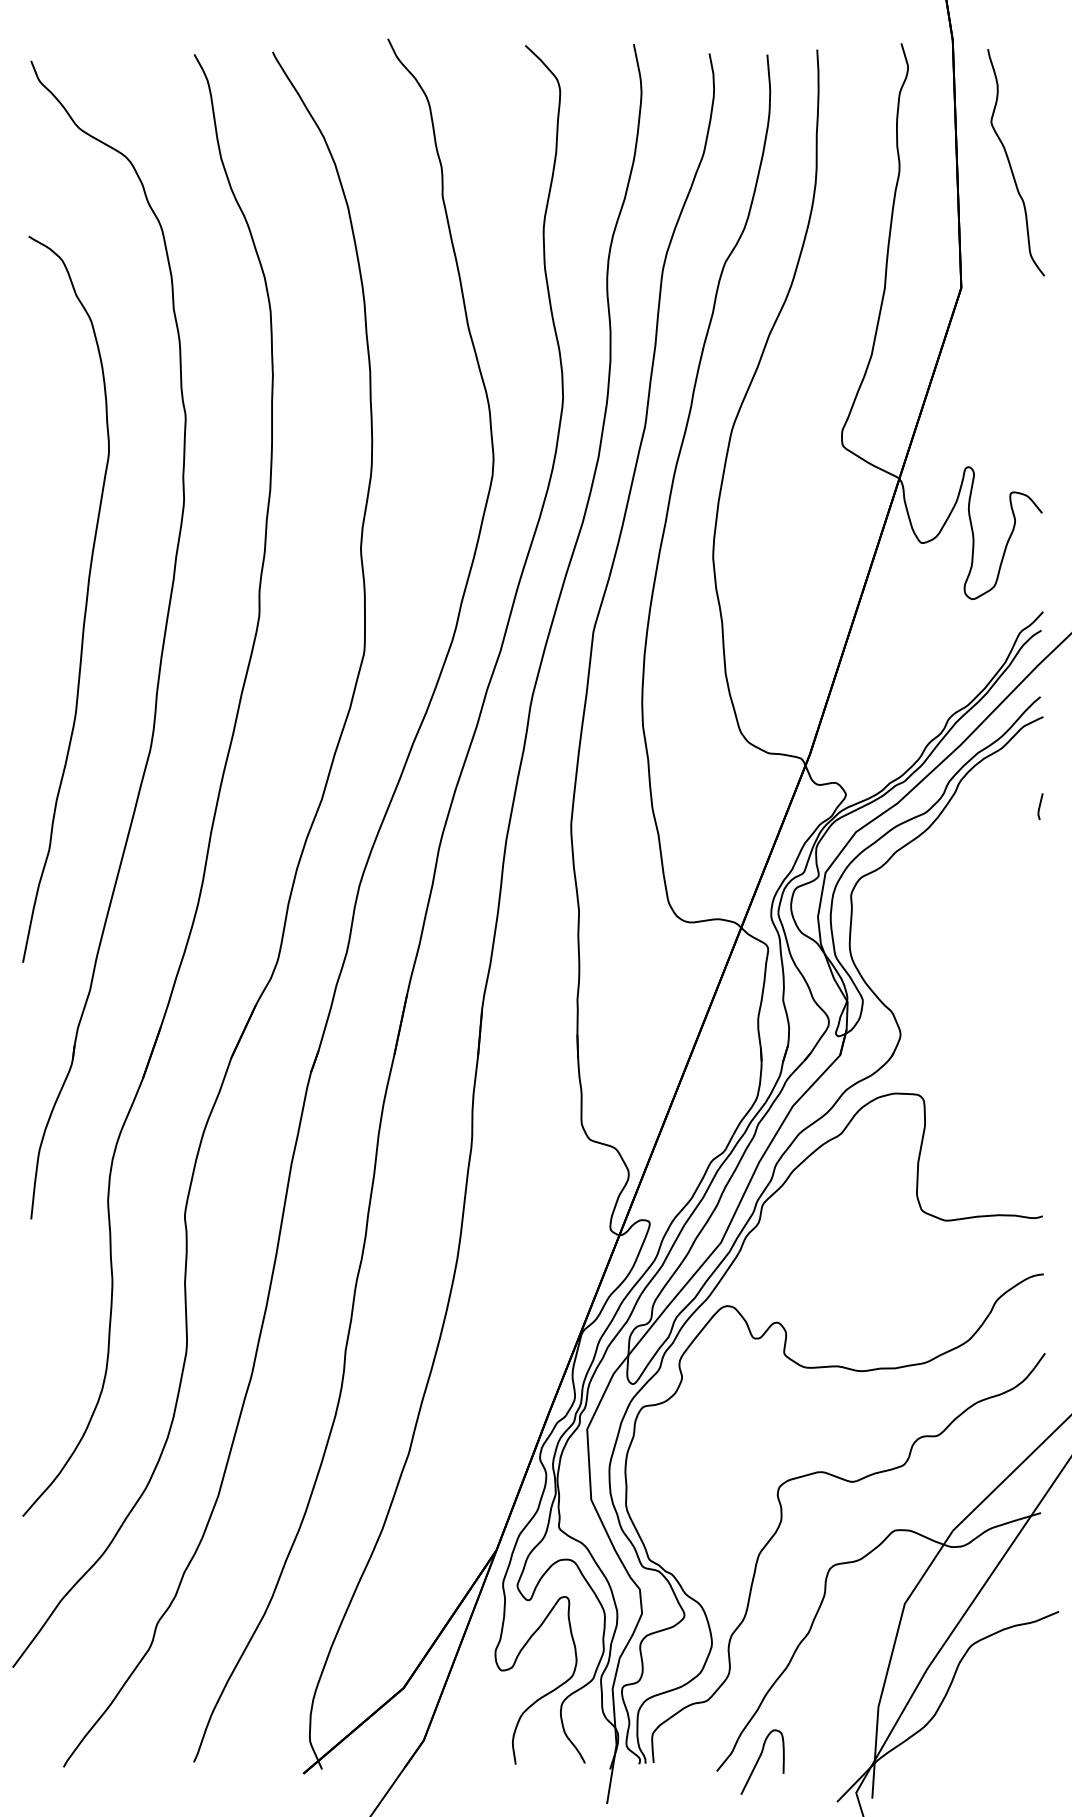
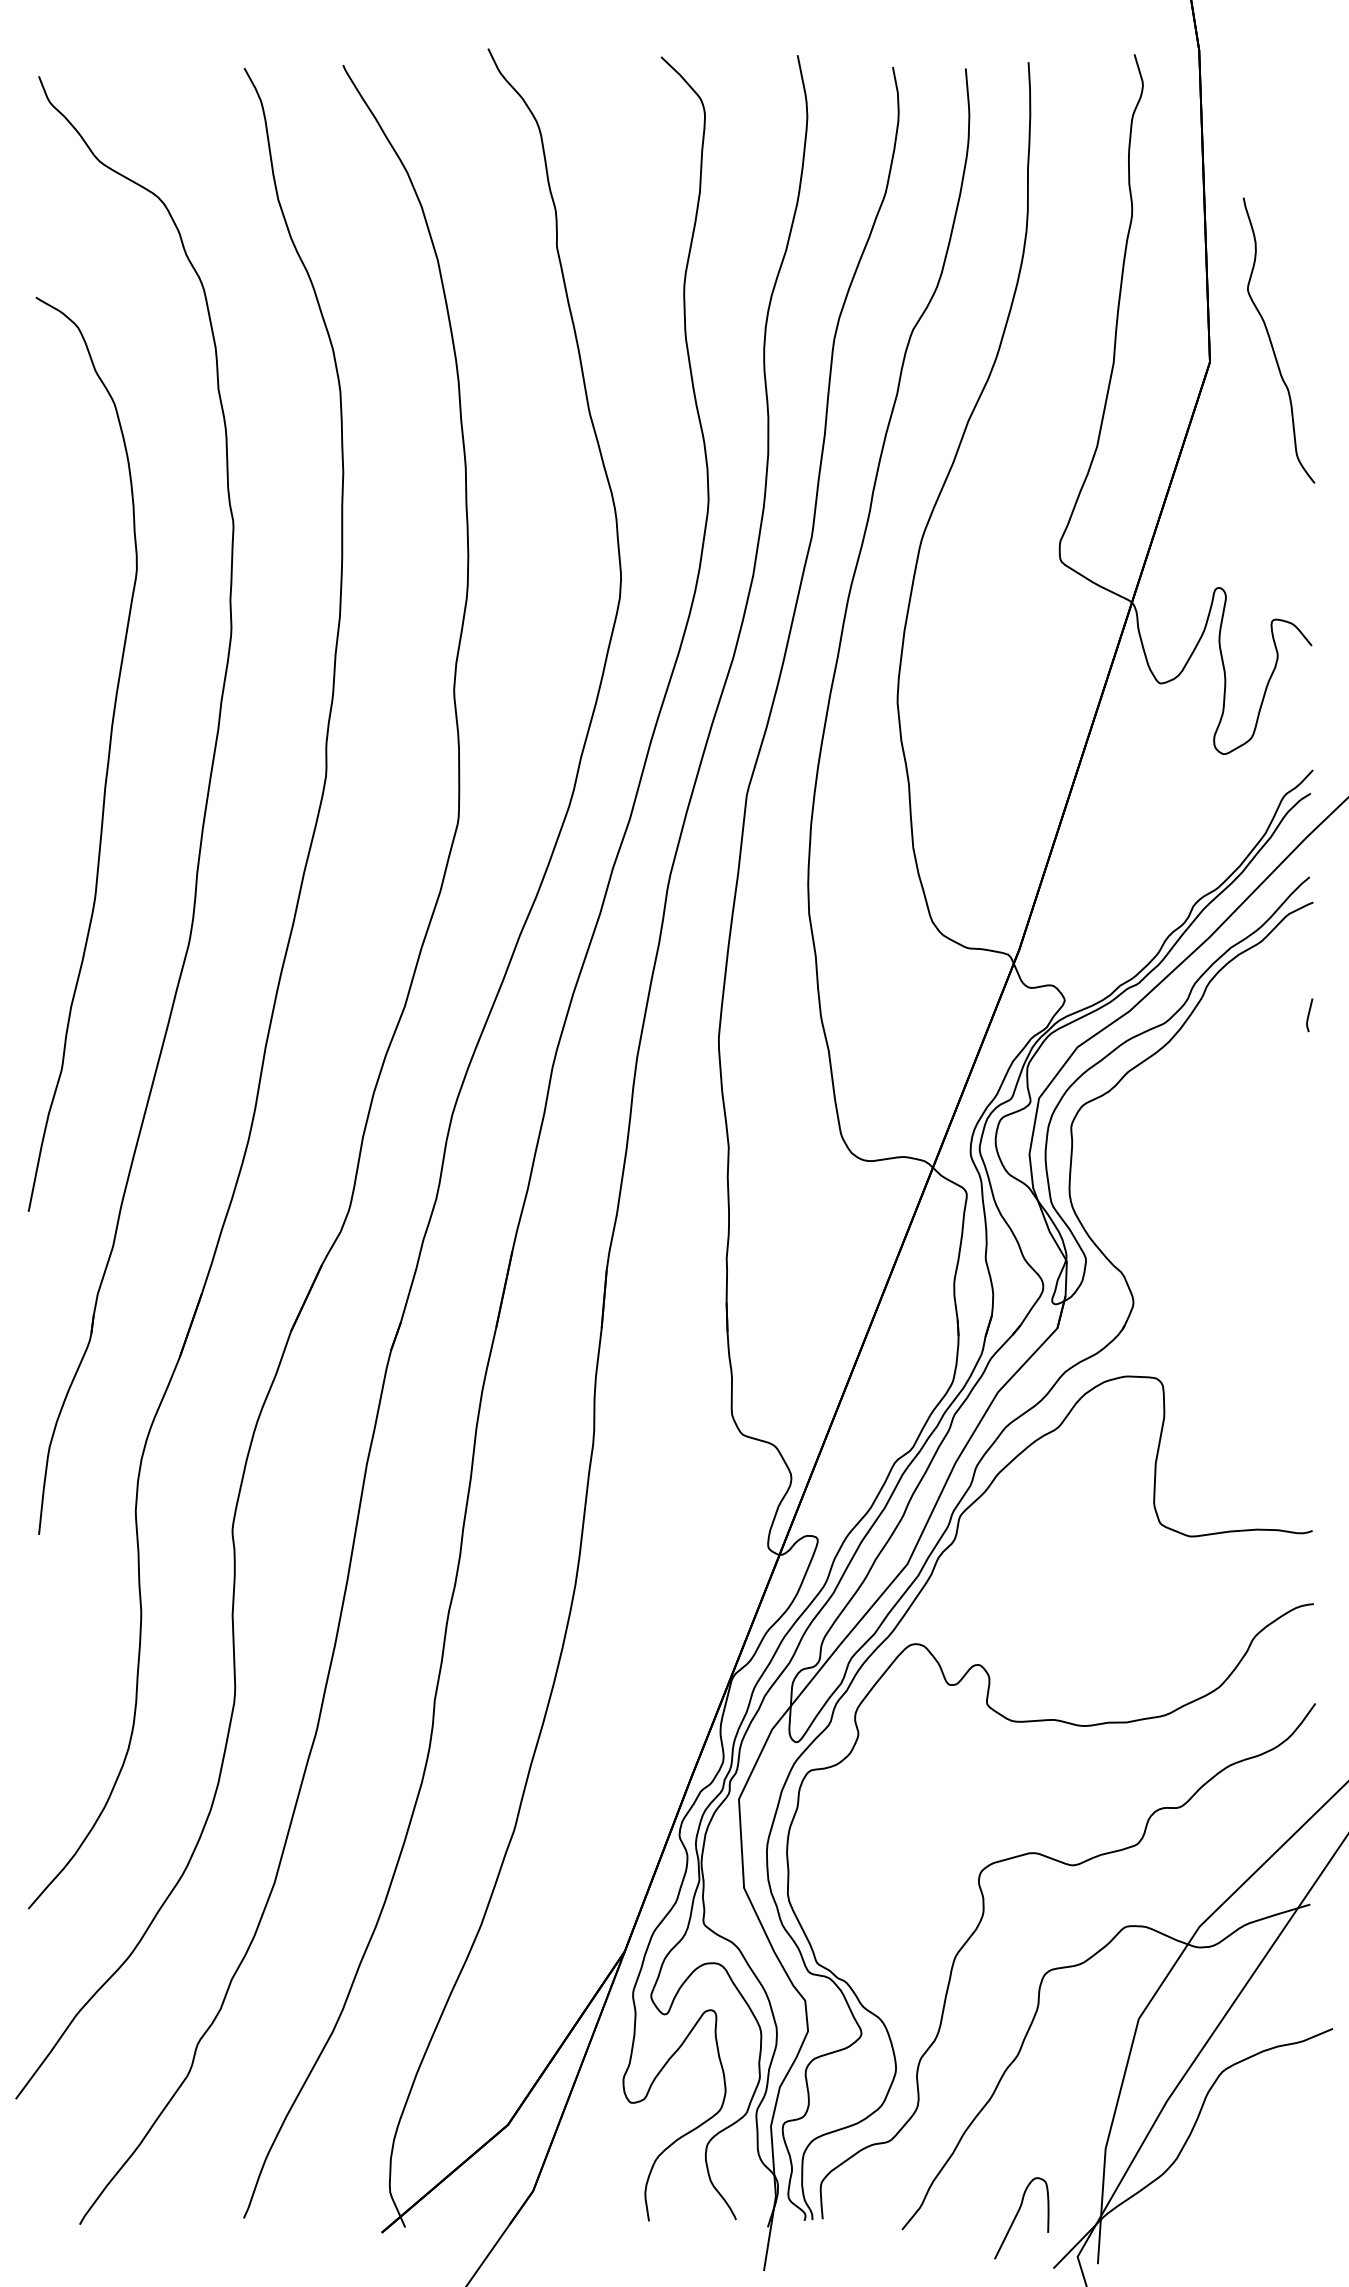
curve: (1010, 165) -> (1272, 343), moved
curve: (759, 1759) -> (1017, 2215), moved

